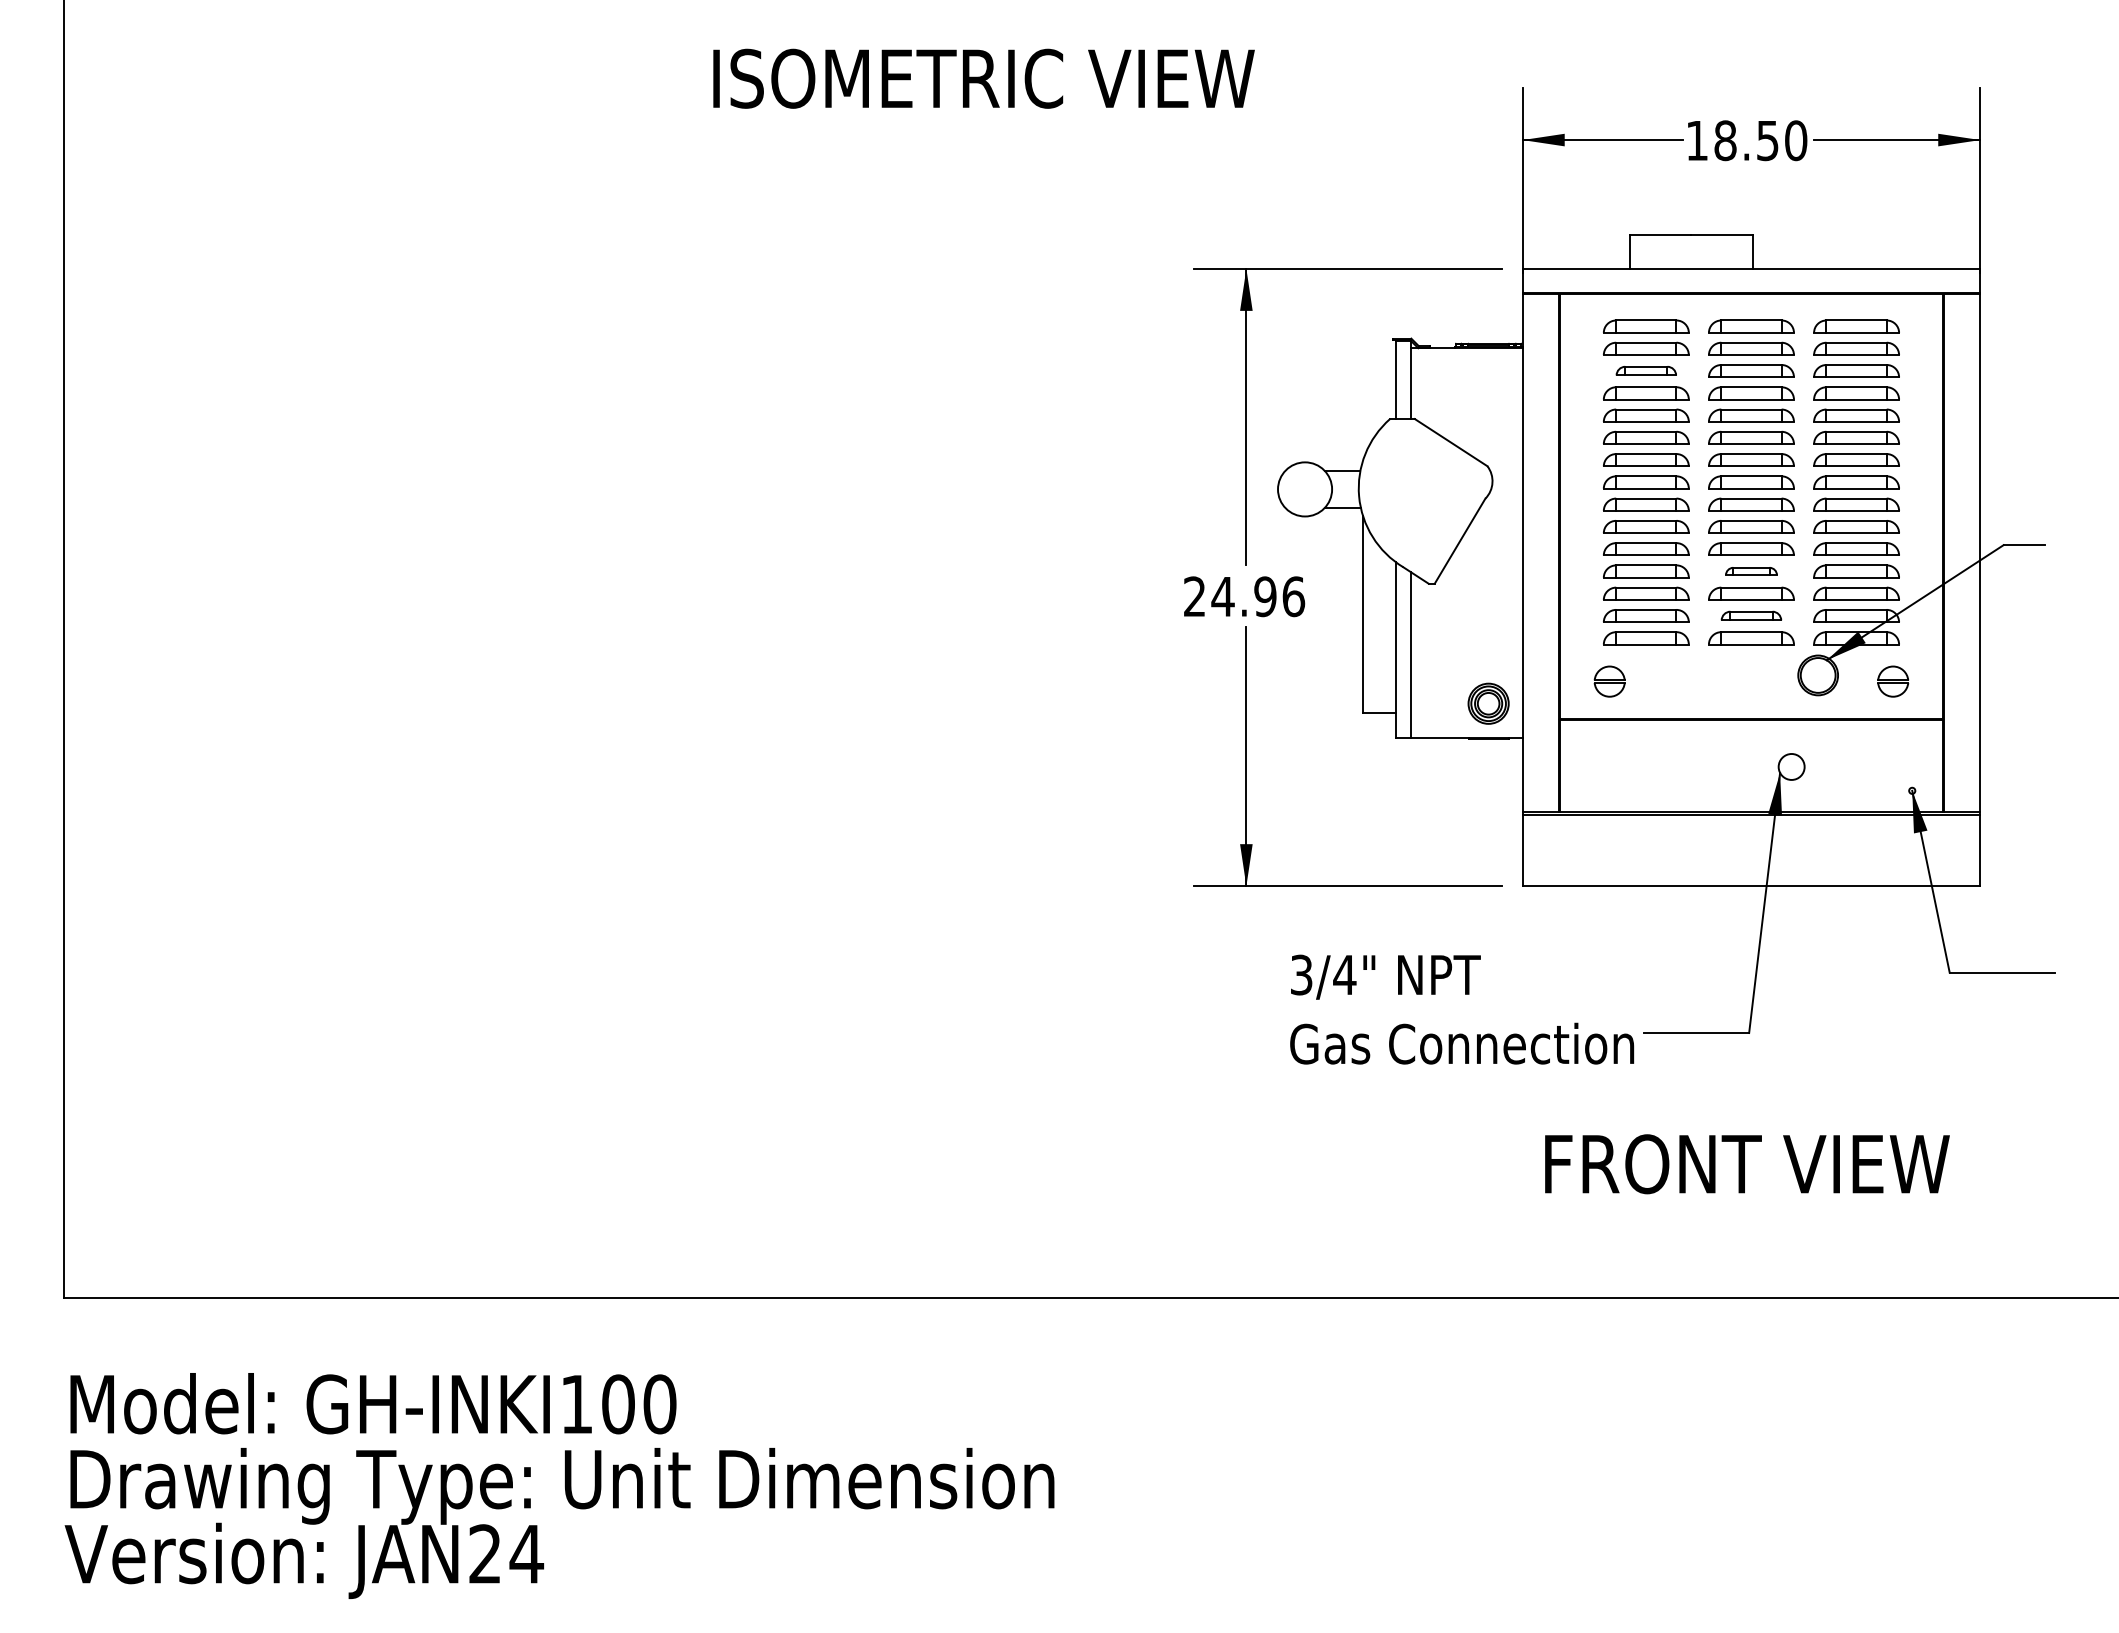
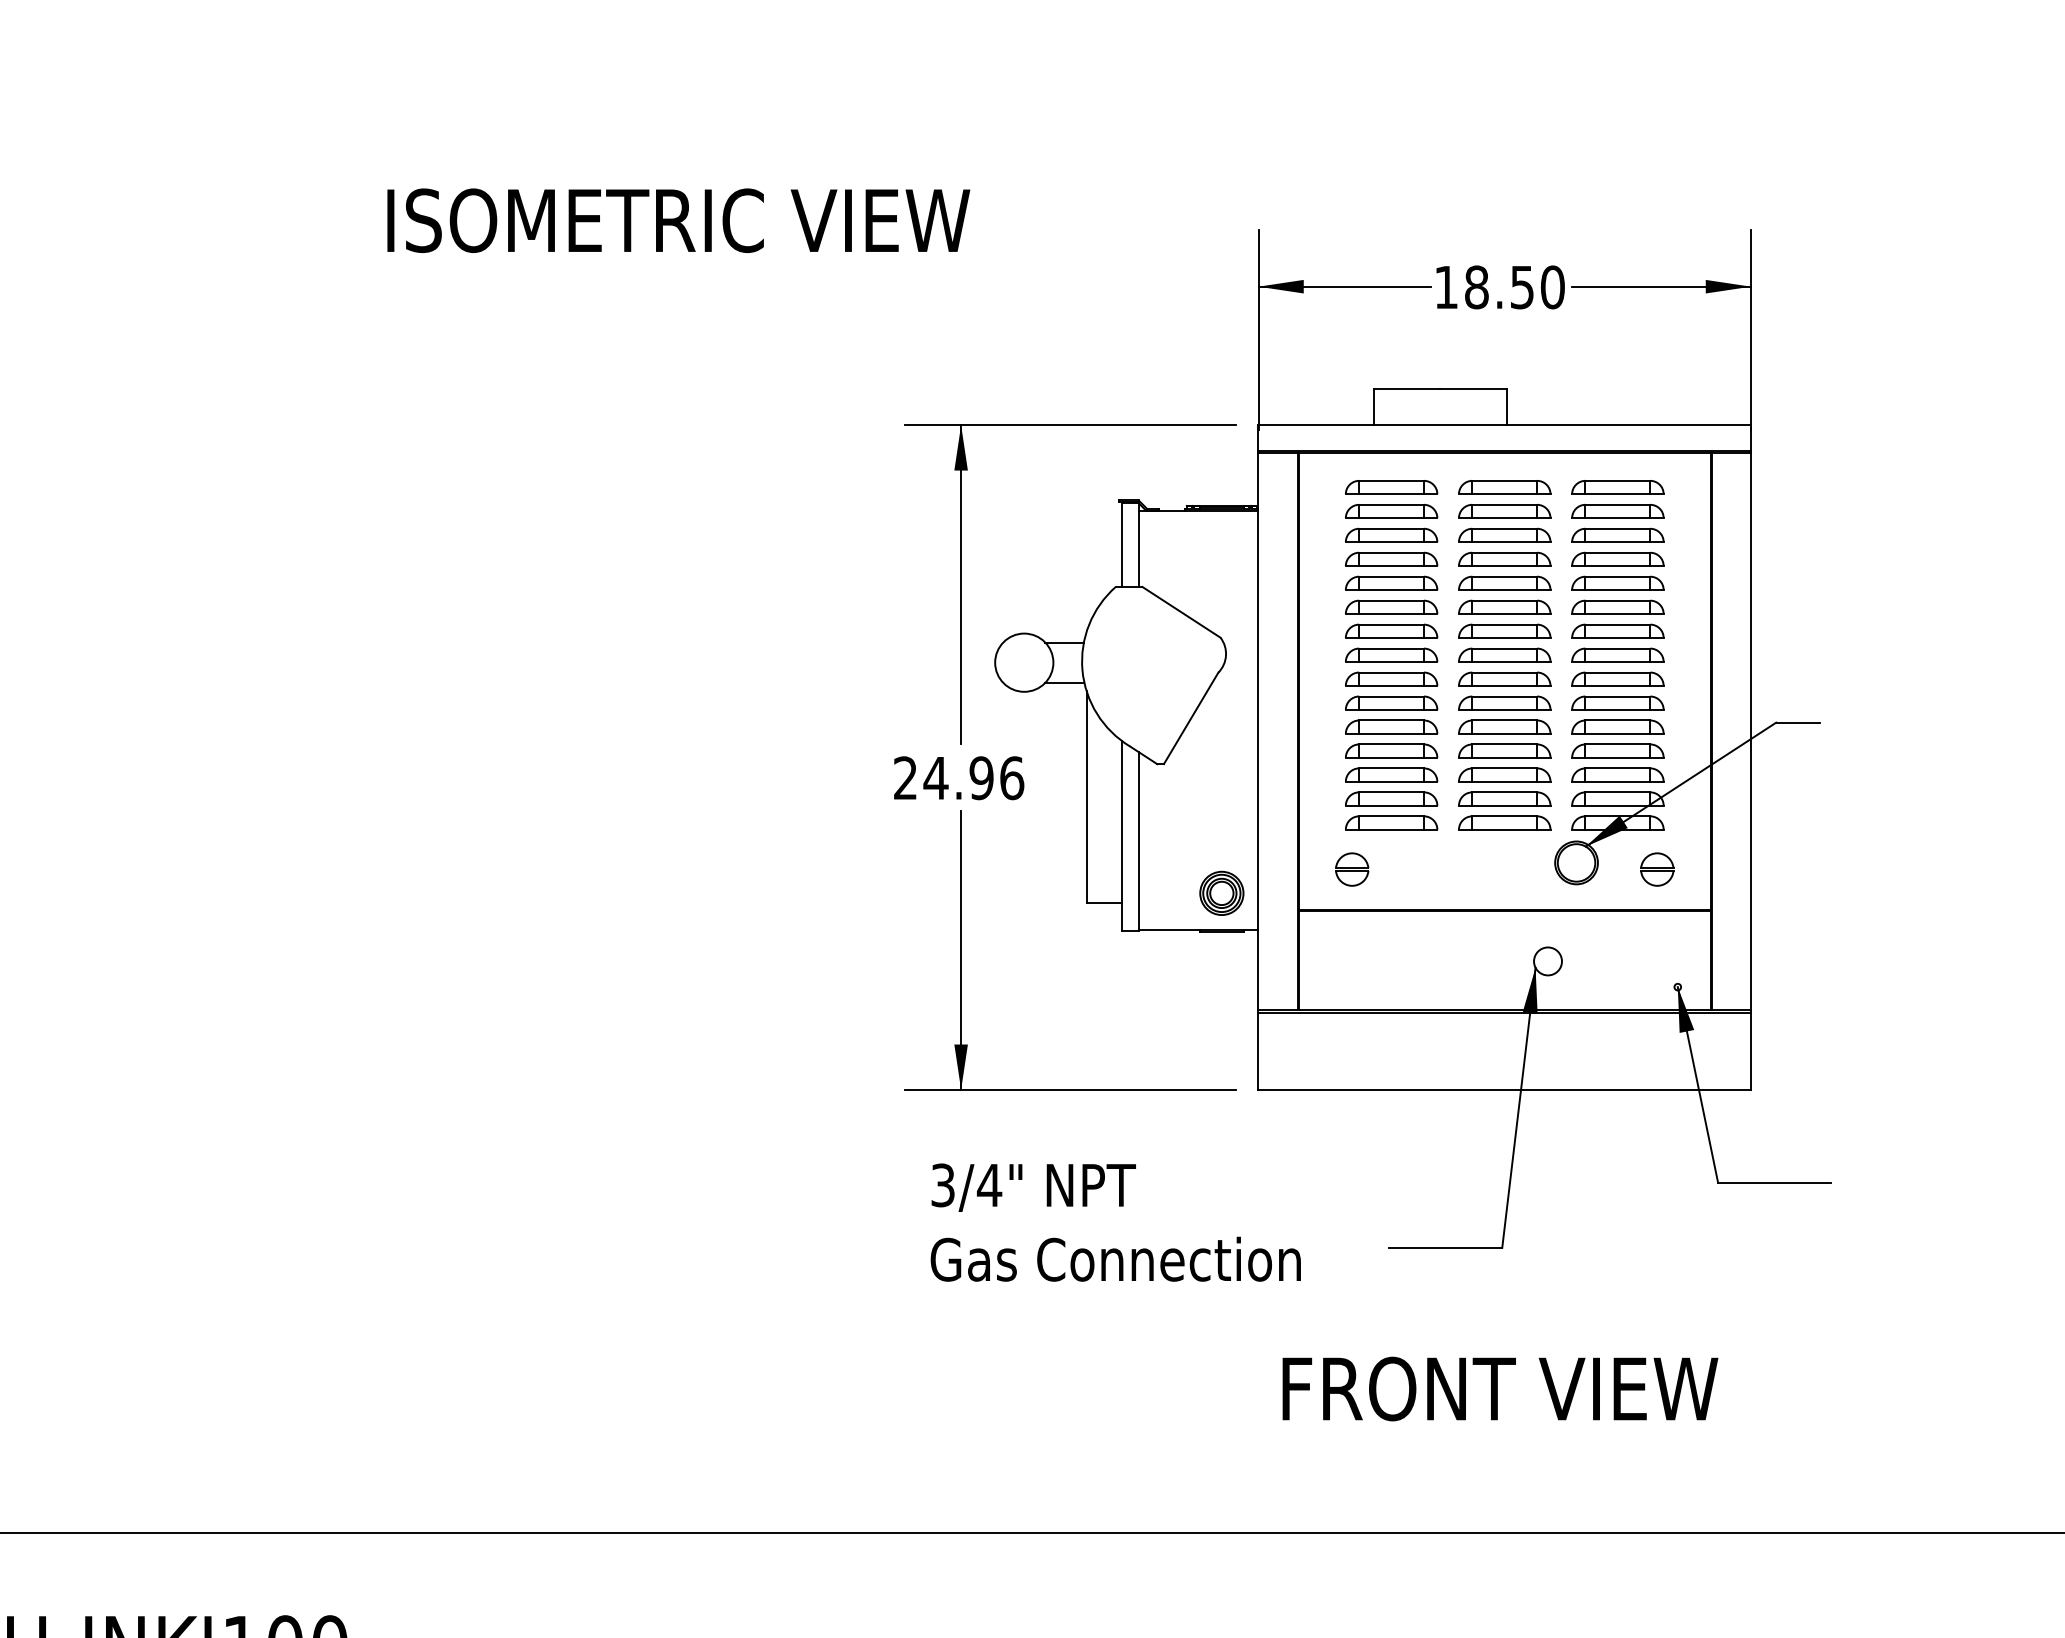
part: (1646, 370) -> (1391, 534), size x1.43
part: (1751, 571) -> (1504, 751), size x1.67
part: (1751, 615) -> (1504, 798), size x1.43
text: (1462, 1009) -> (1116, 1222), moved

